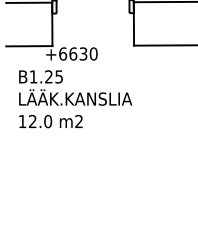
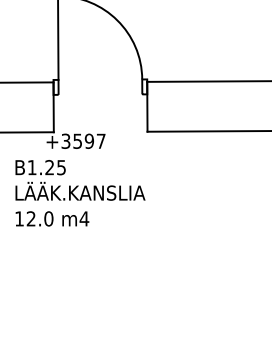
text: (78, 53) -> (83, 140), +6630 -> +3597
text: (79, 121) -> (84, 218), m2 -> m4

